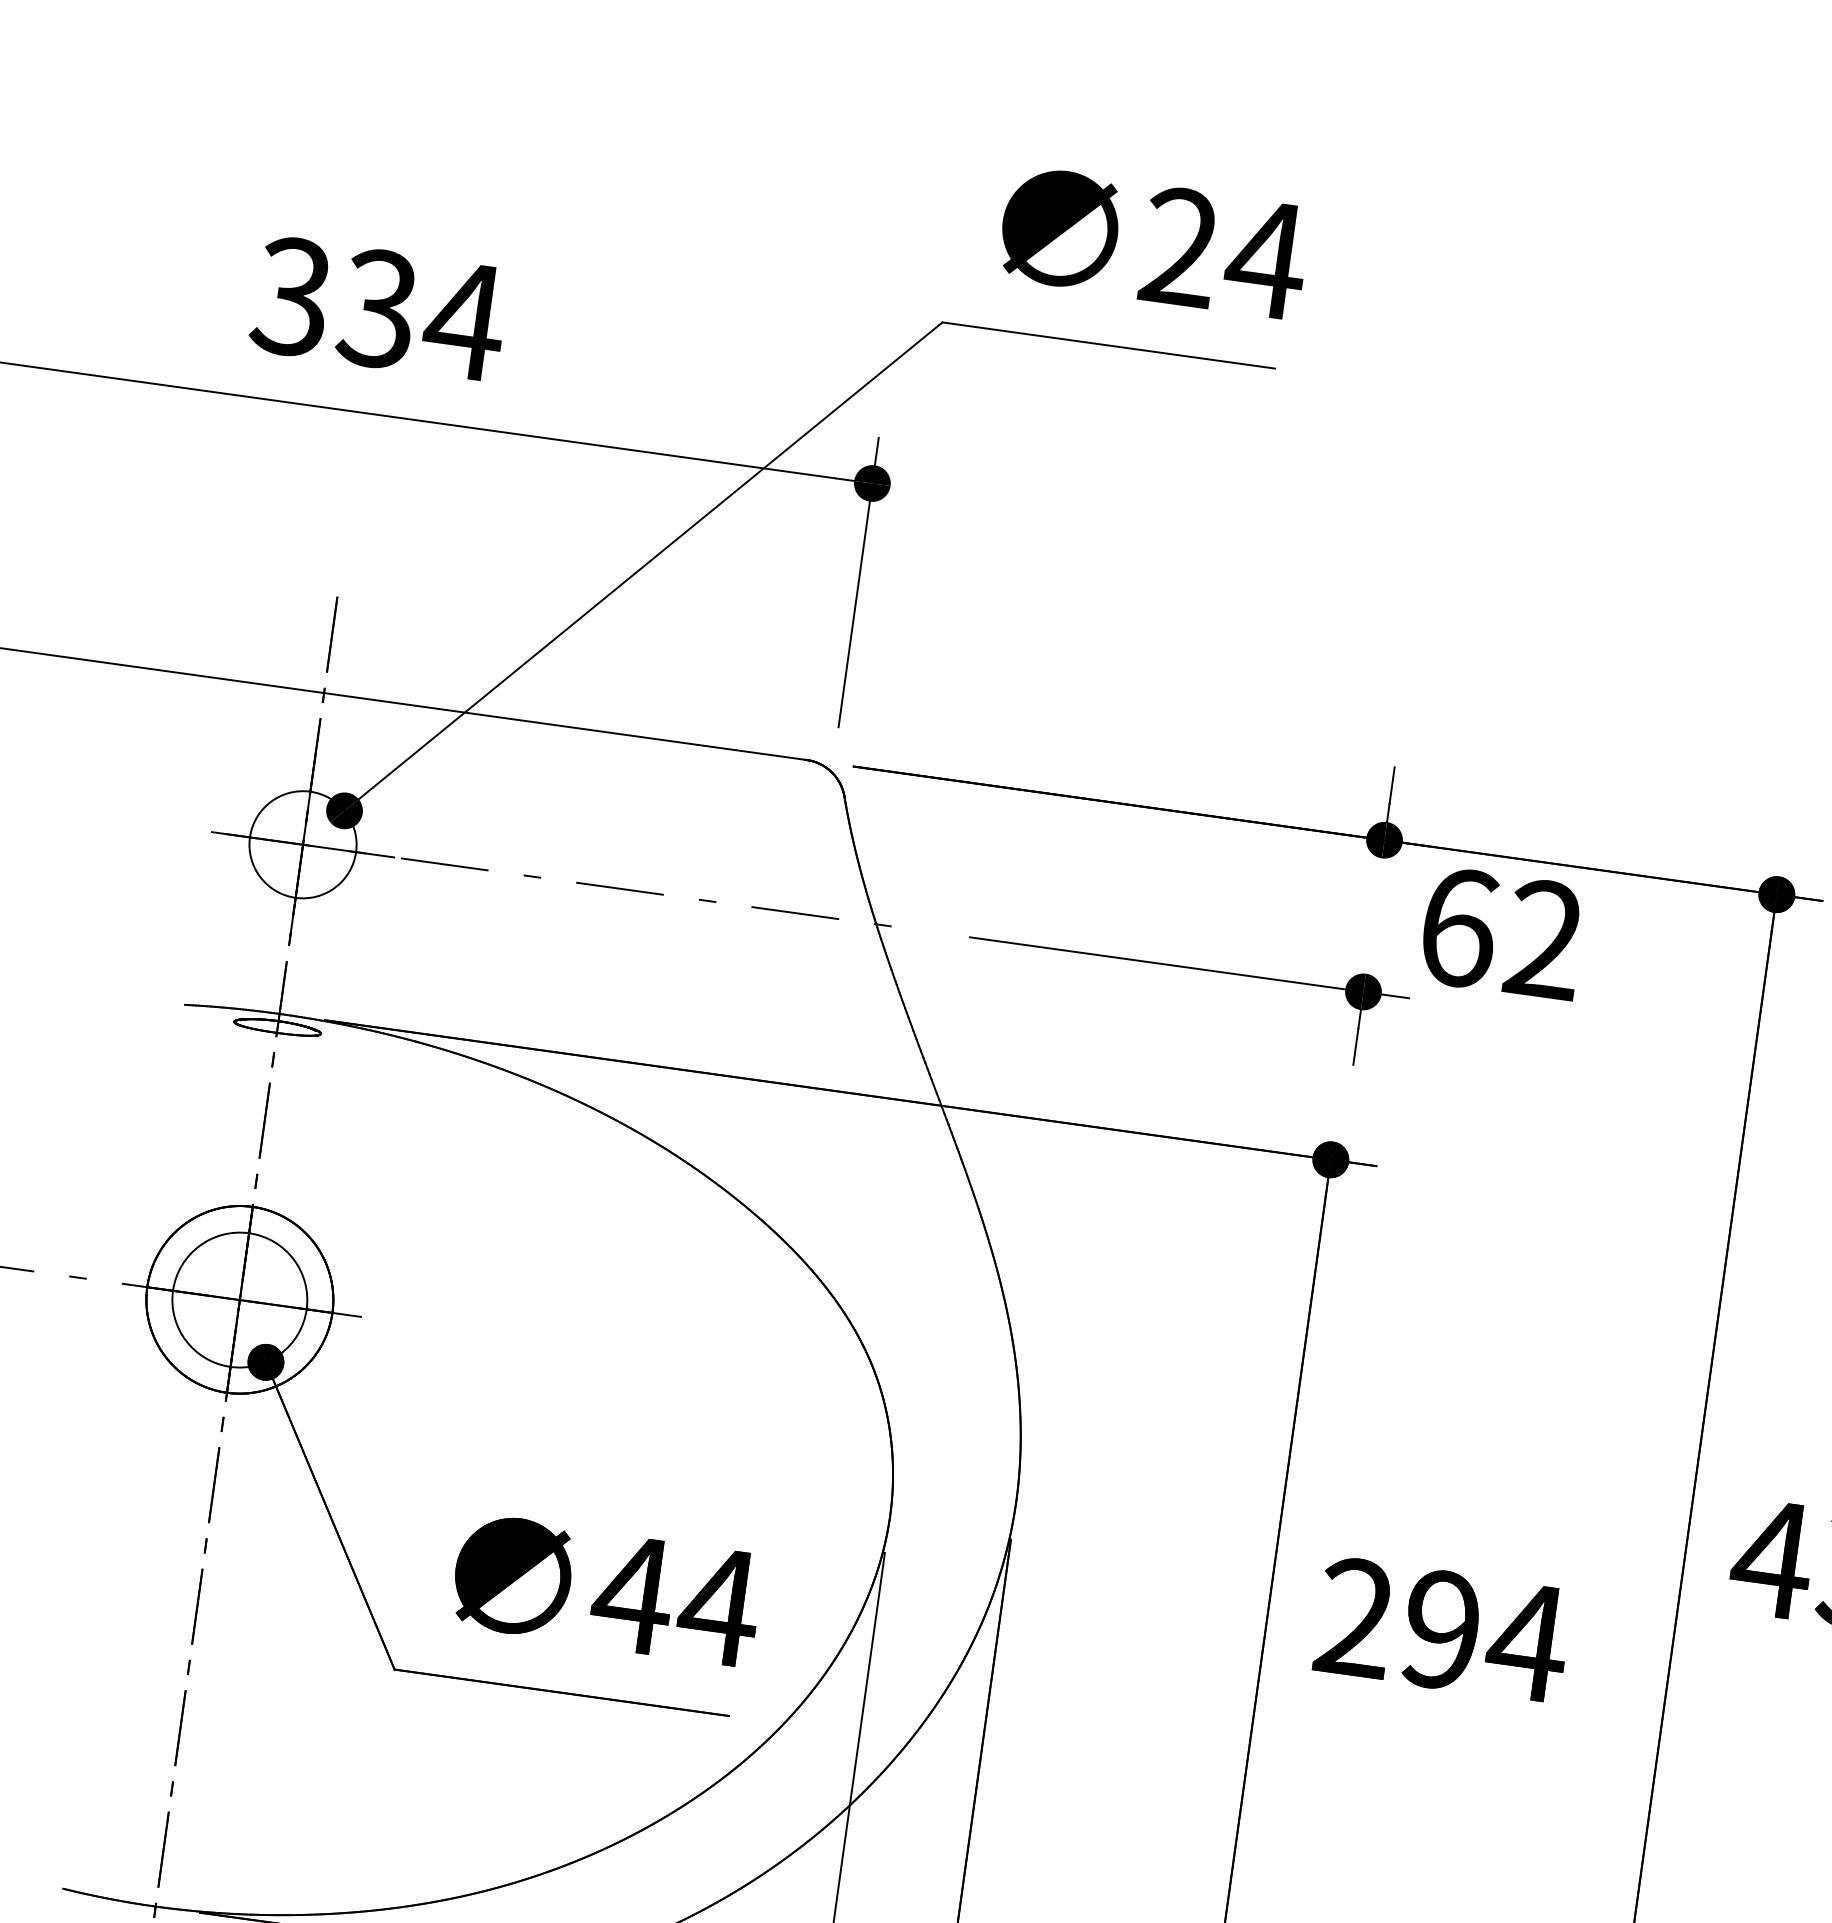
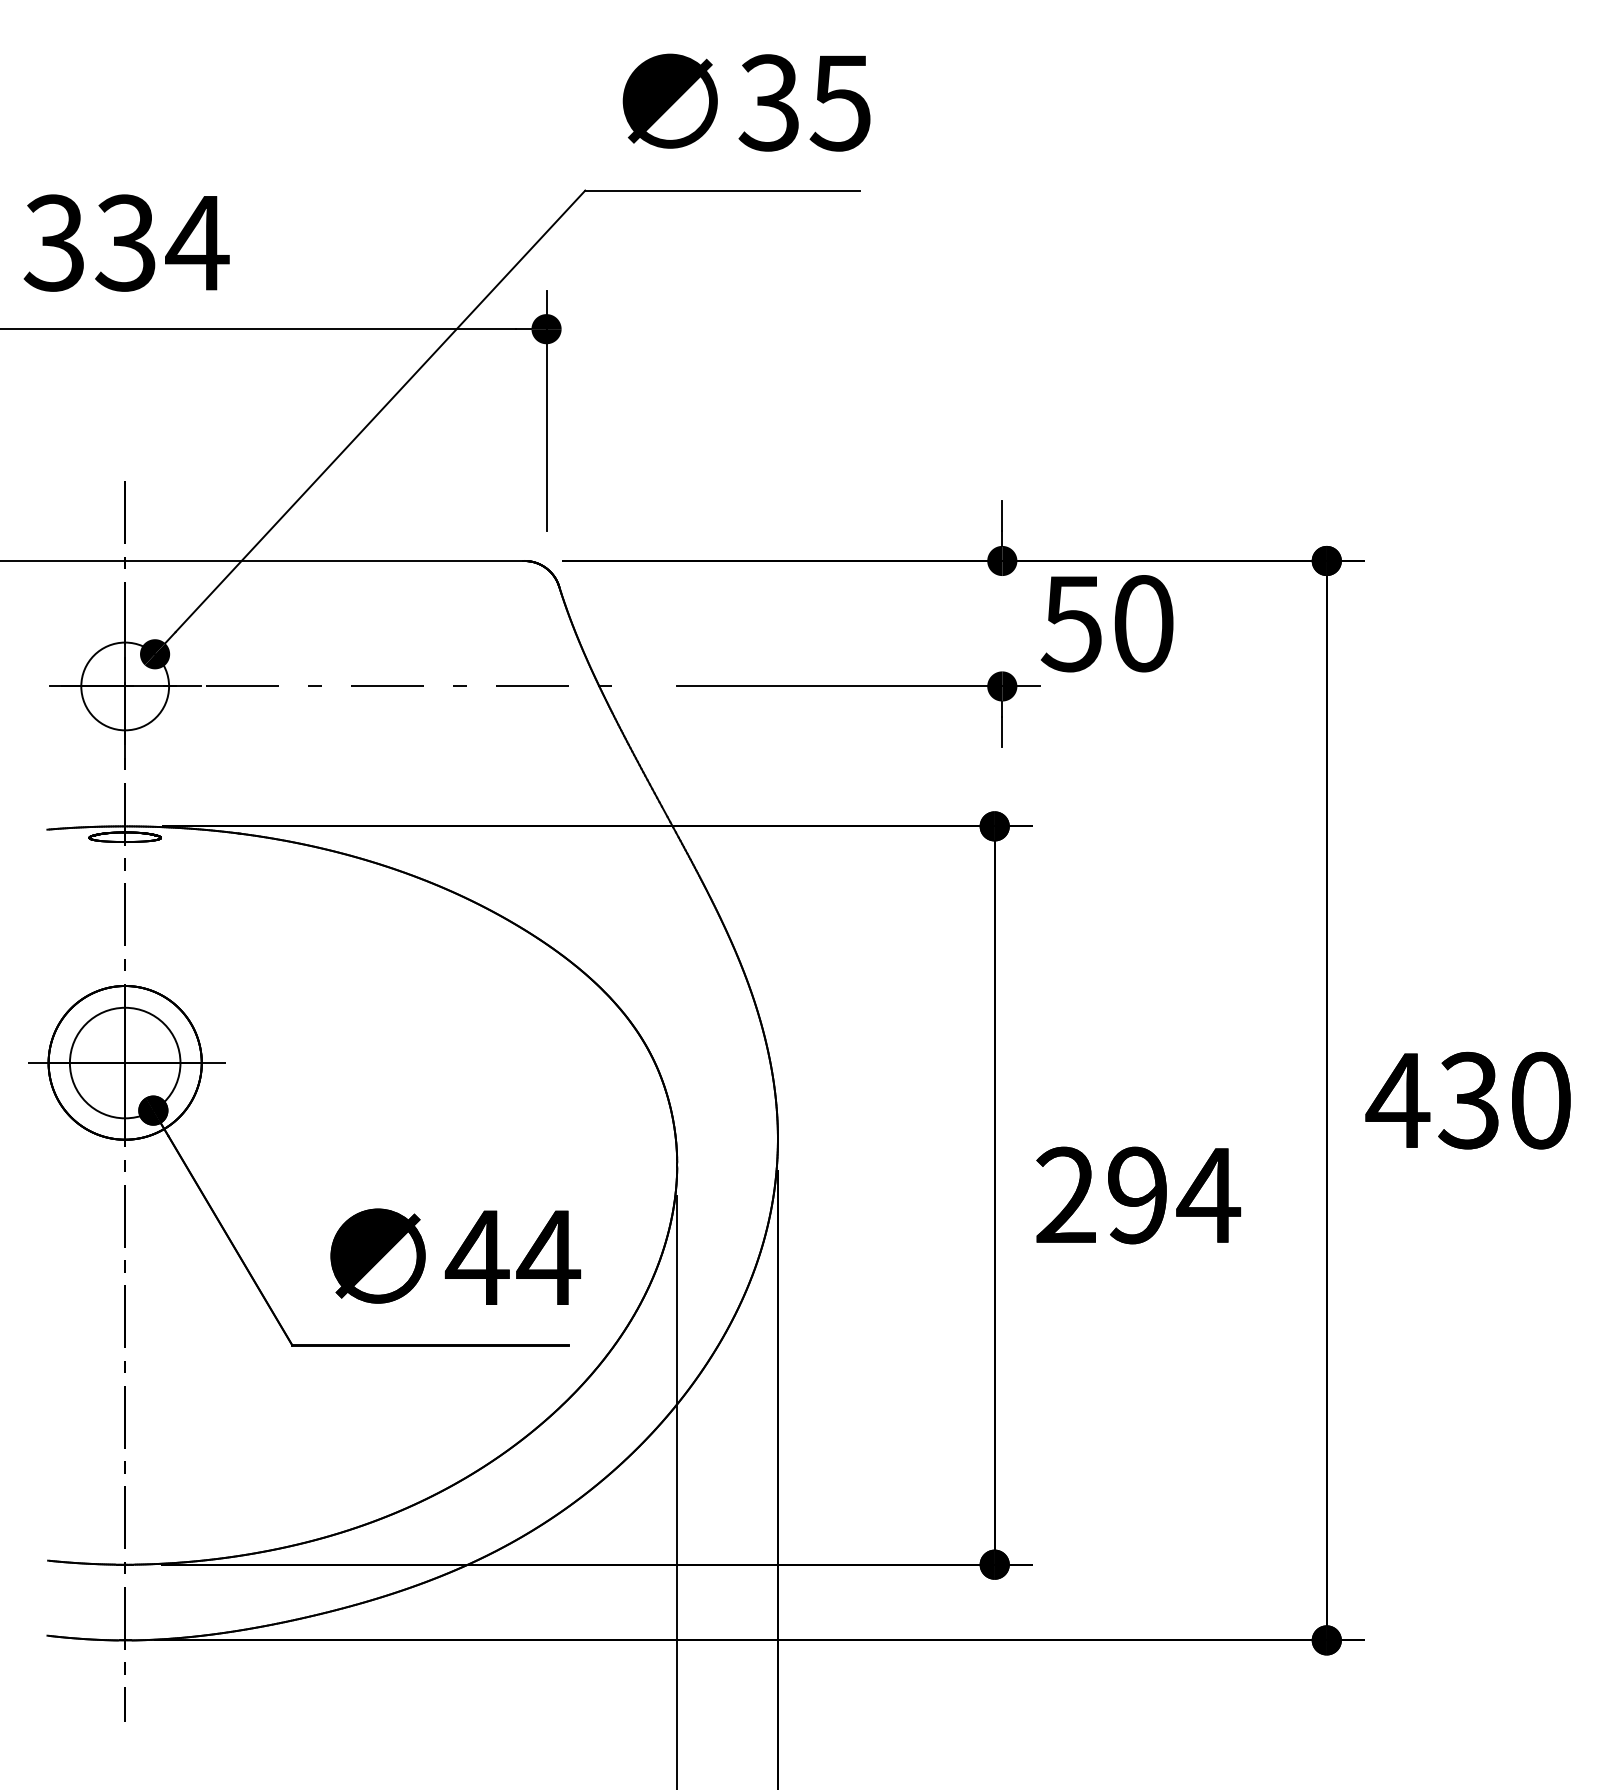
text: (1223, 252) -> (805, 102), 24 -> 35
text: (1500, 933) -> (1106, 623), 62 -> 50

